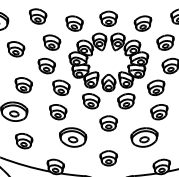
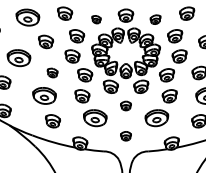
part: (74, 23) -> (96, 19), size x0.6
part: (142, 23) -> (155, 19), size x0.7
part: (23, 84) -> (52, 72), size x0.7
part: (108, 122) -> (125, 105), size x0.7
part: (108, 158) -> (125, 136), size x0.7

